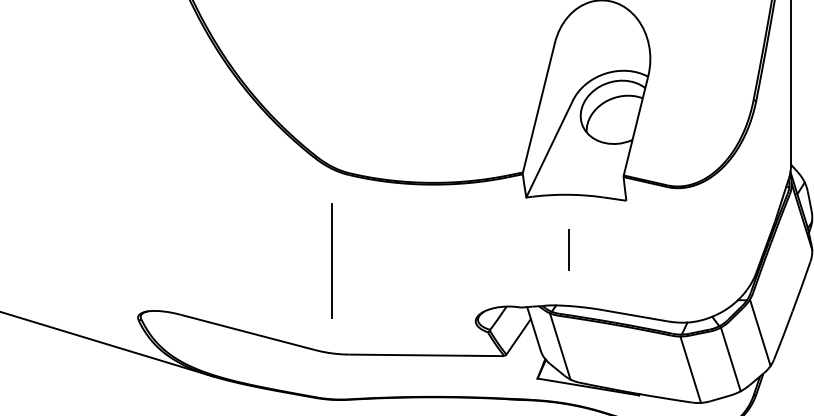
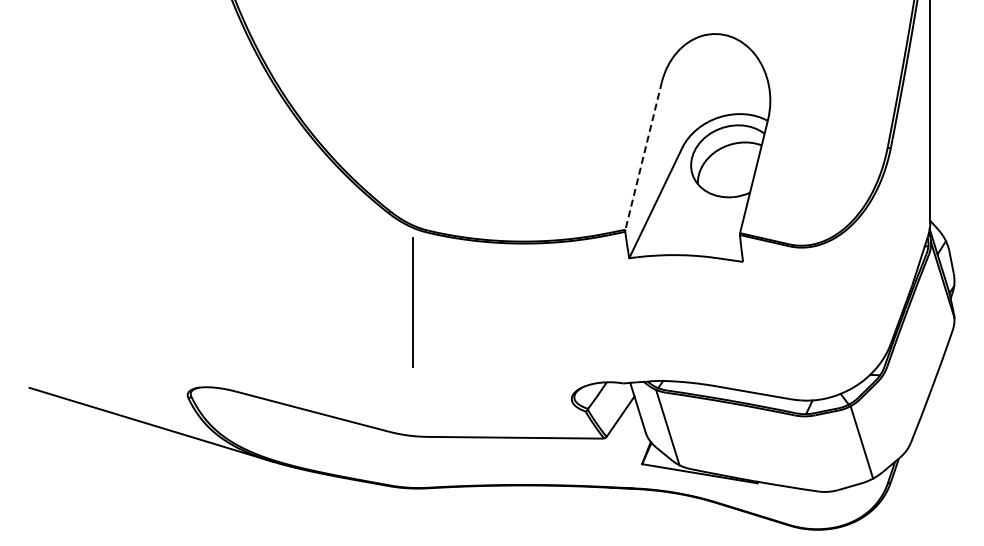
line: (538, 107) -> (643, 155), solid -> dashed
line: (568, 250) -> (677, 318), removed
line: (331, 261) -> (412, 302), moved
line: (760, 332) -> (895, 411), removed
line: (690, 369) -> (815, 453), removed

